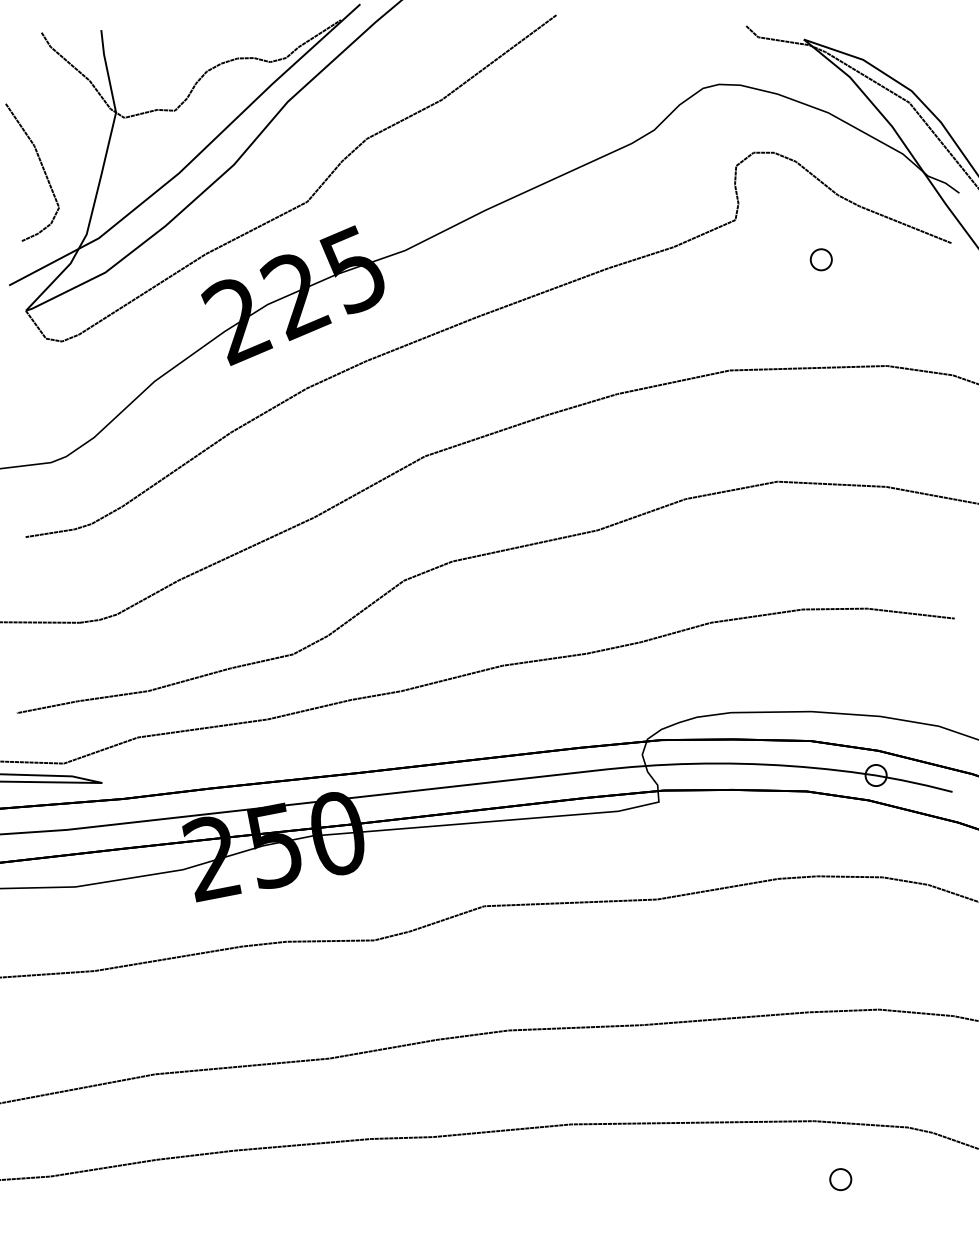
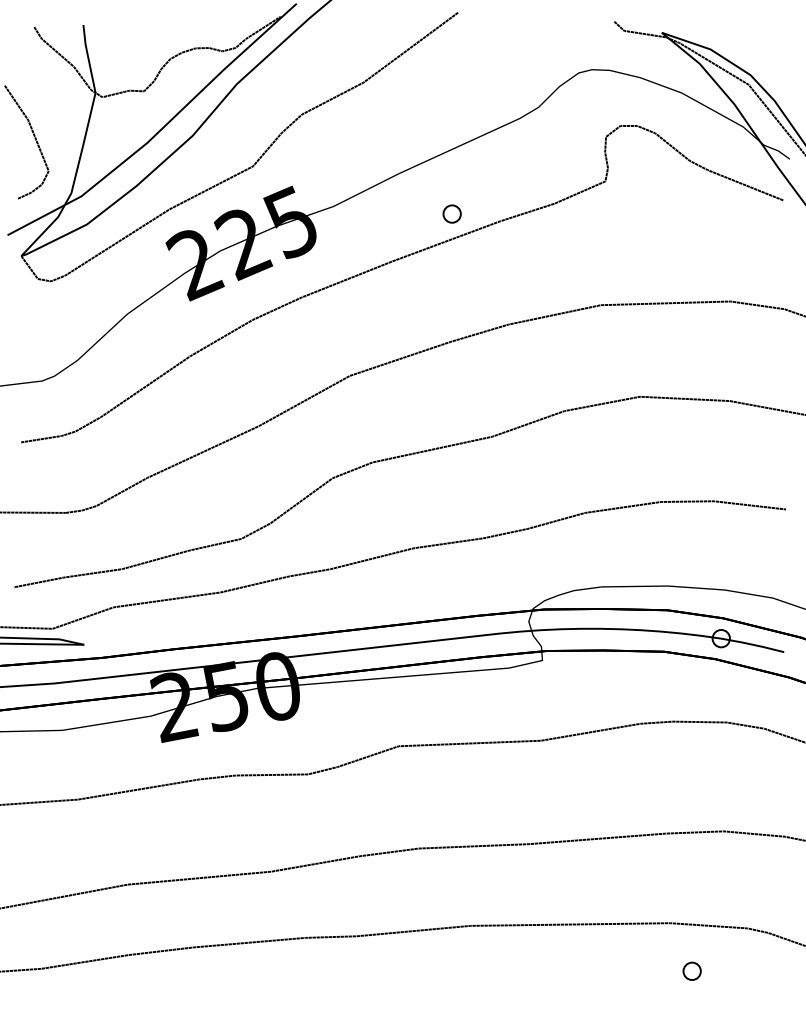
part: (820, 259) -> (451, 213), moved

